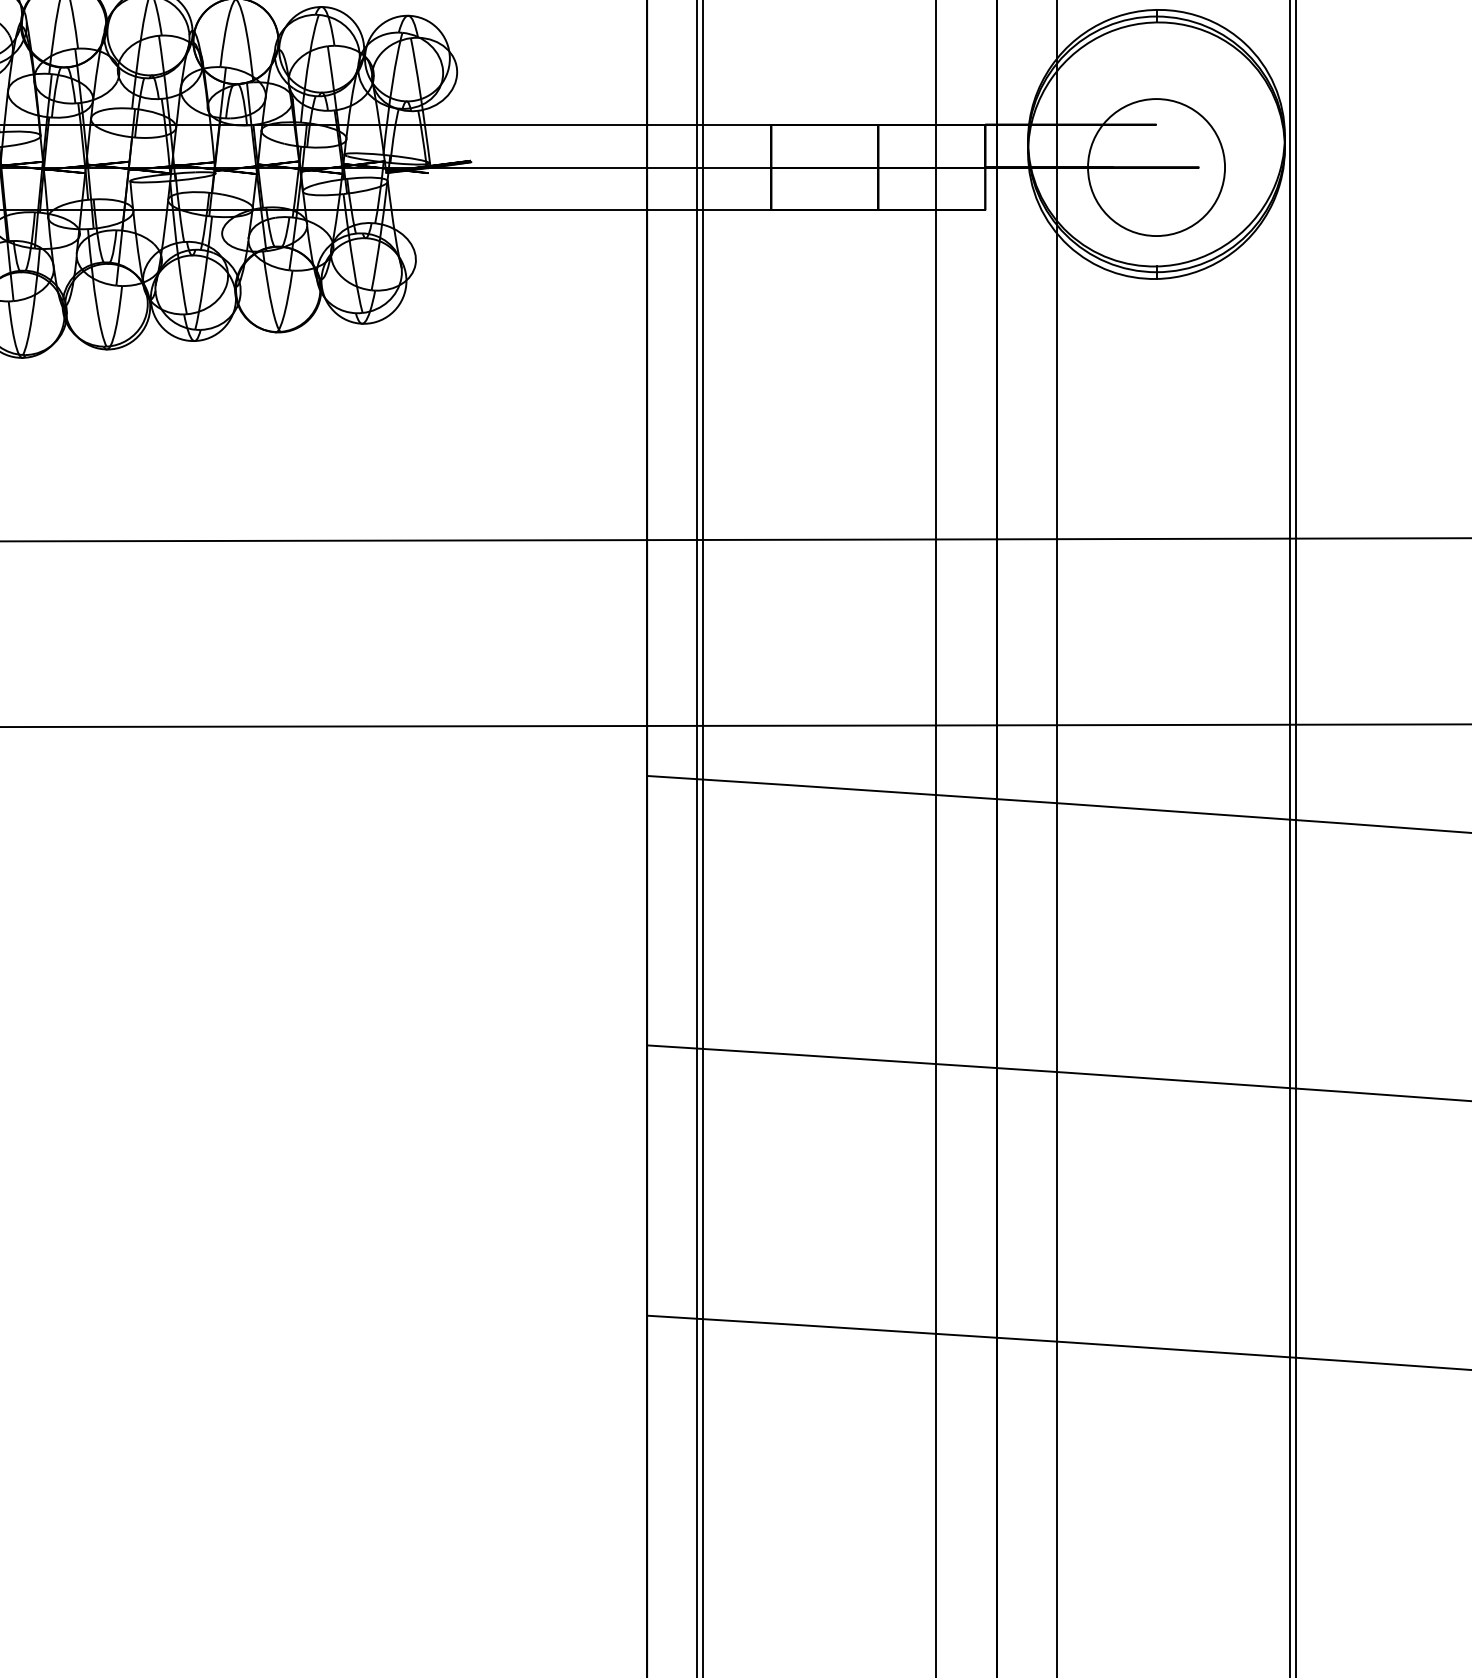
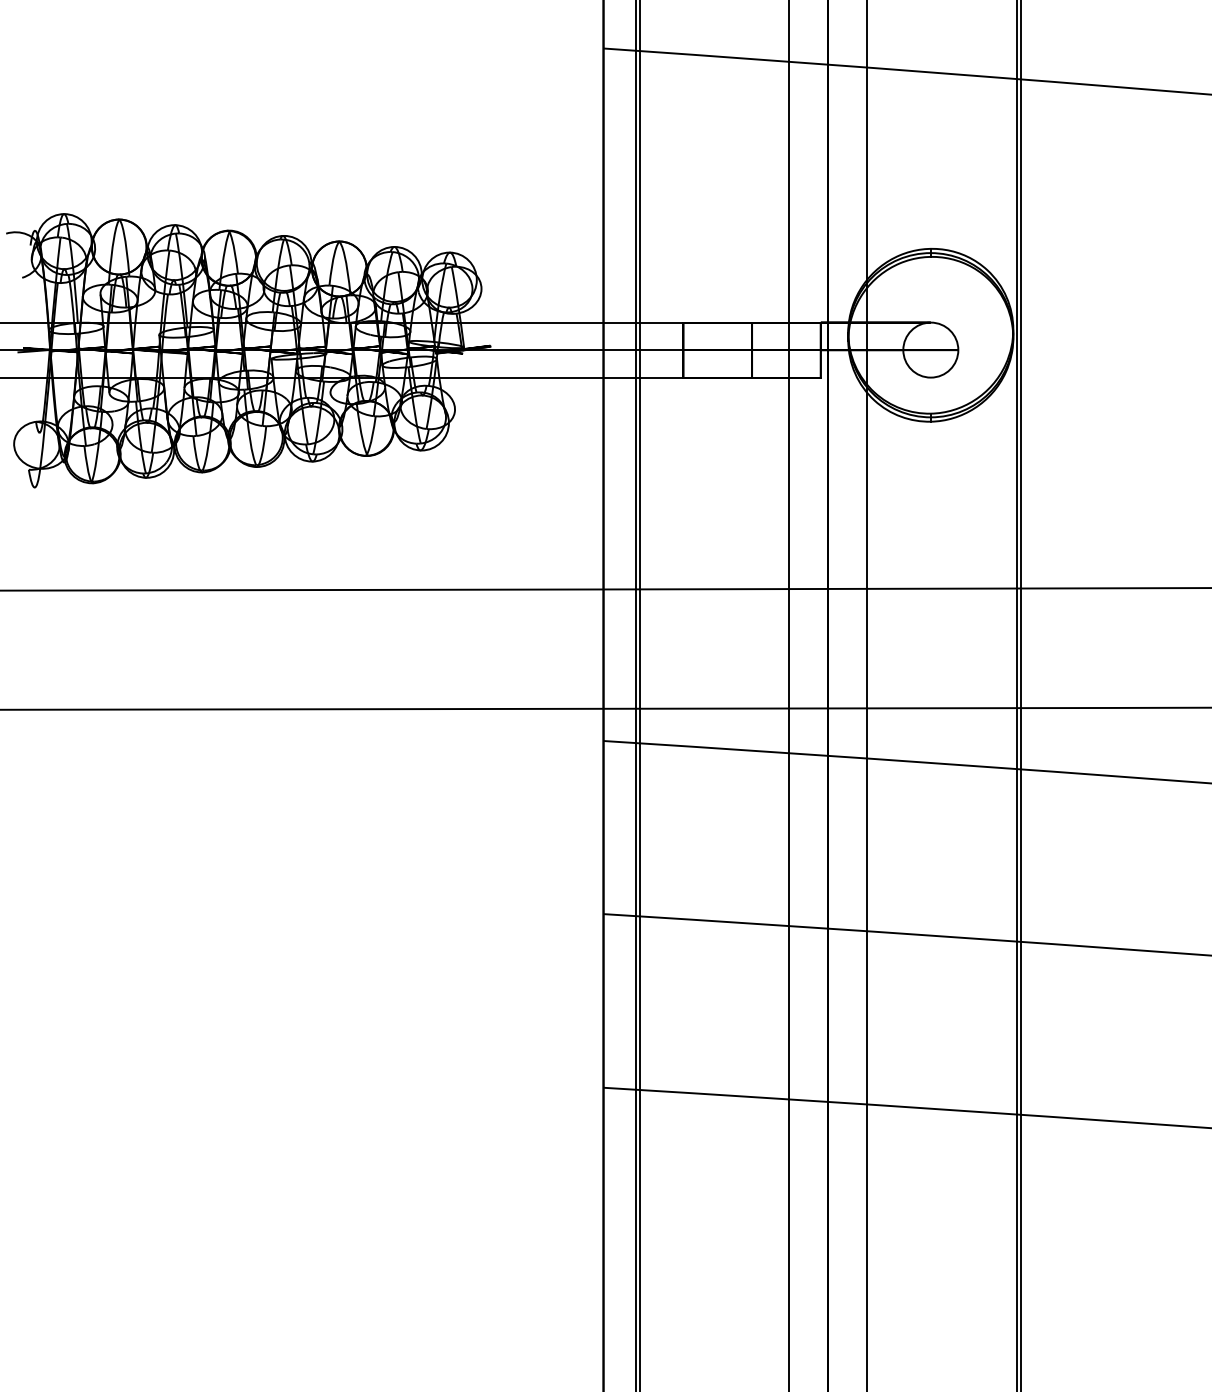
circle: (1156, 166) -> (930, 349), size x0.62

